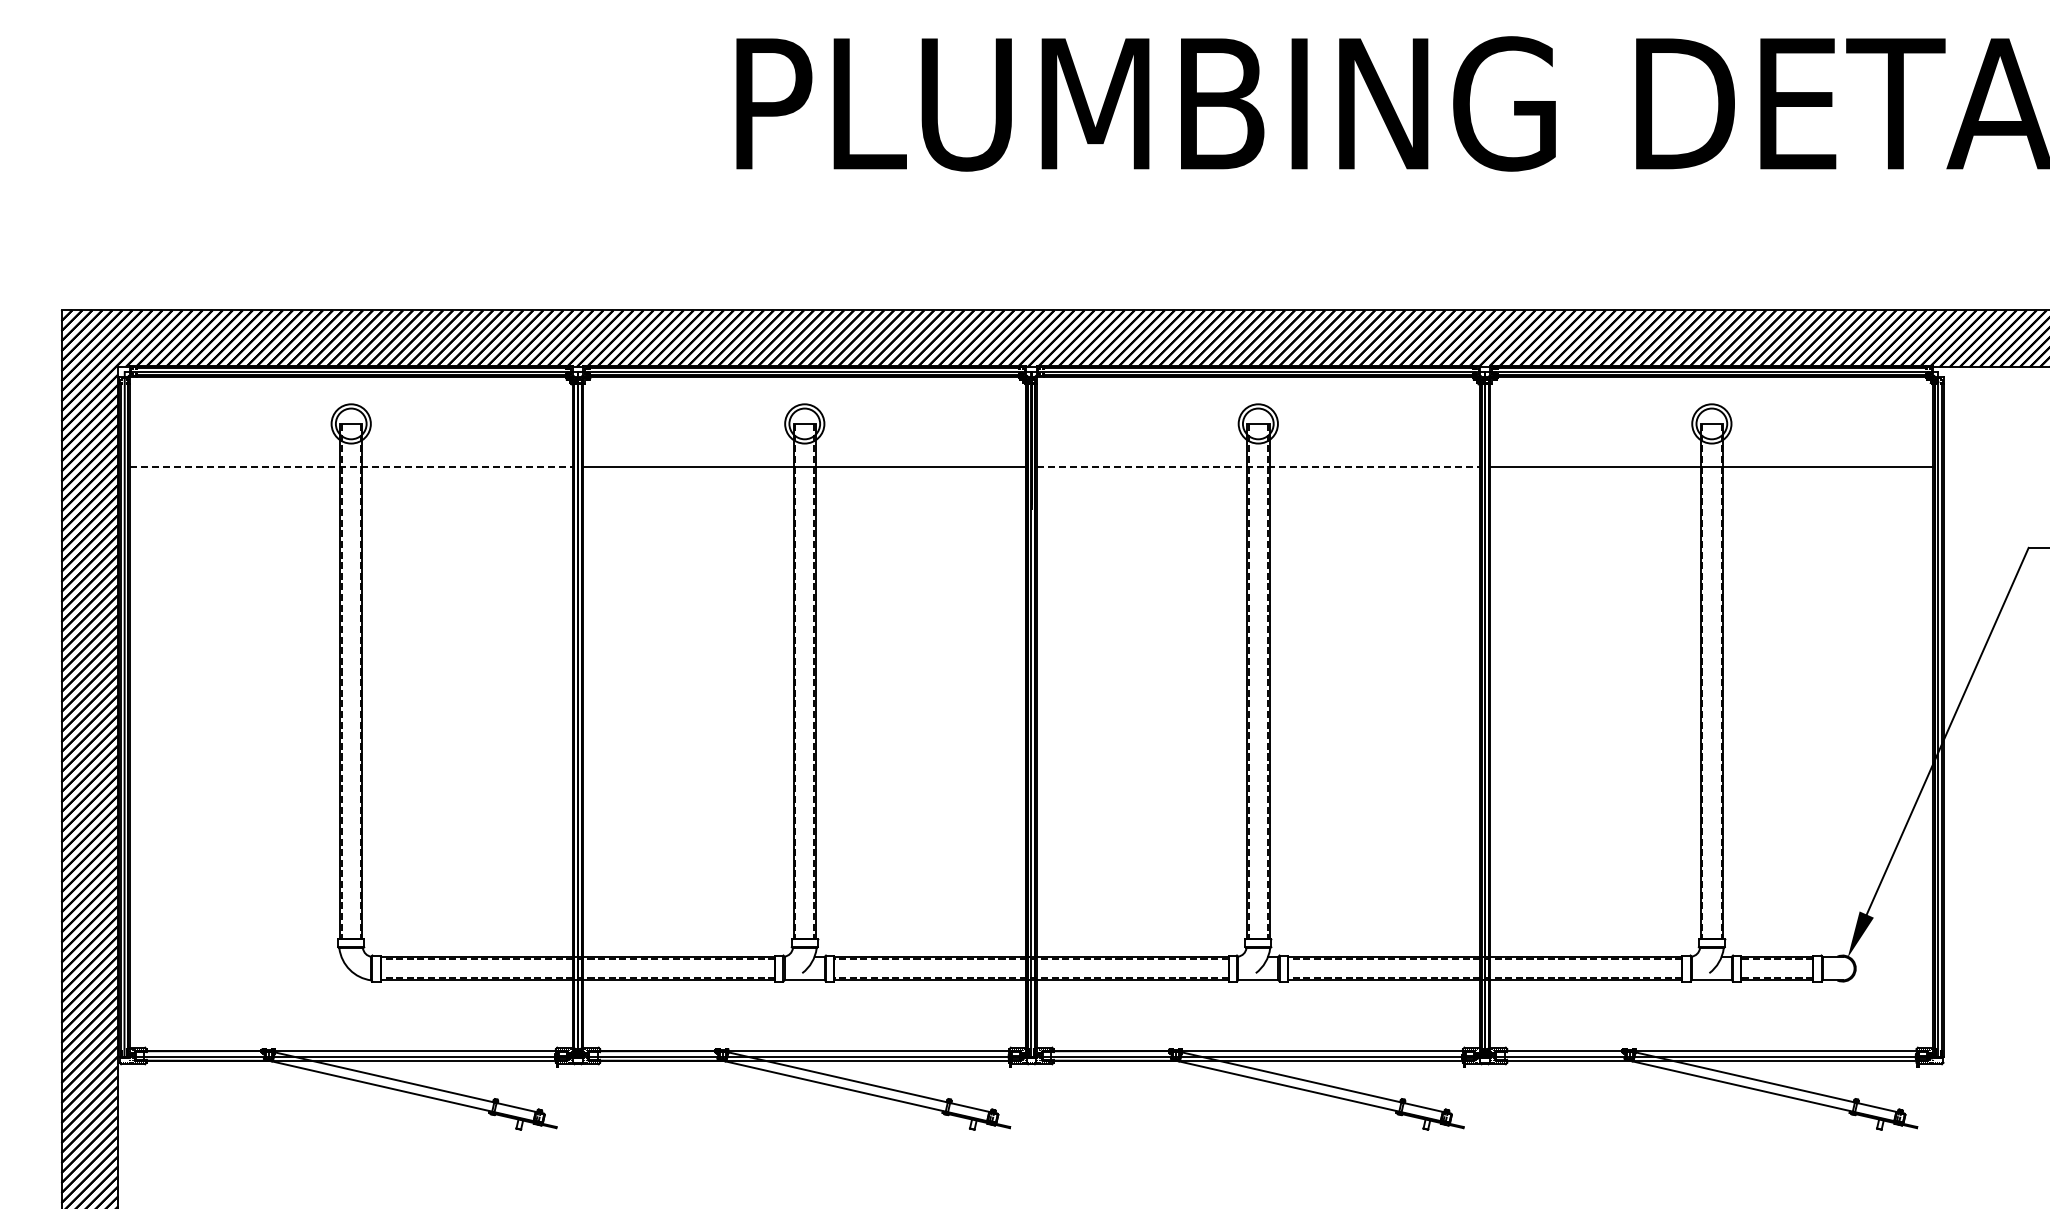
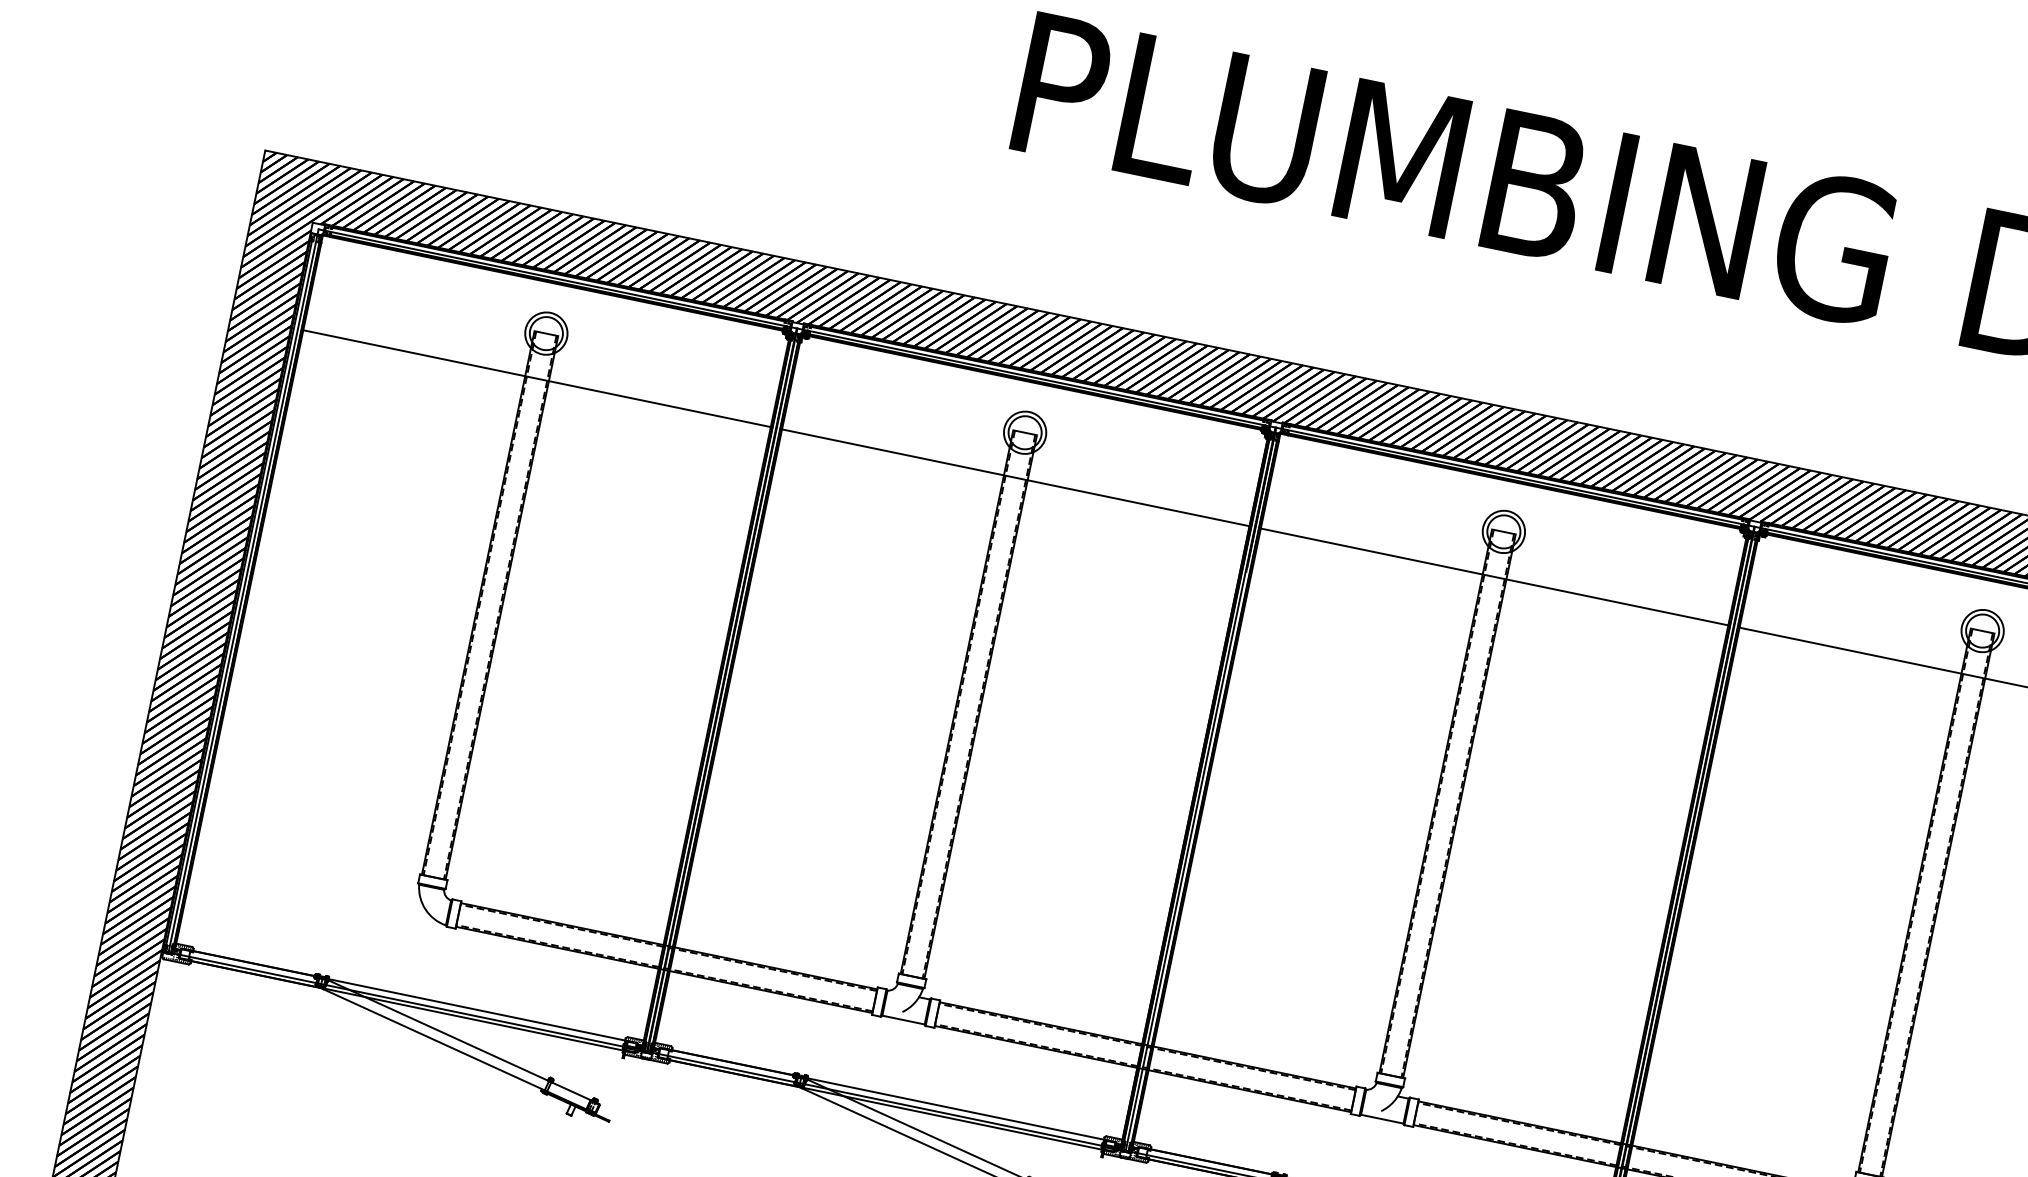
line: (351, 466) -> (537, 378), dashed -> solid
line: (1258, 466) -> (1494, 576), dashed -> solid

